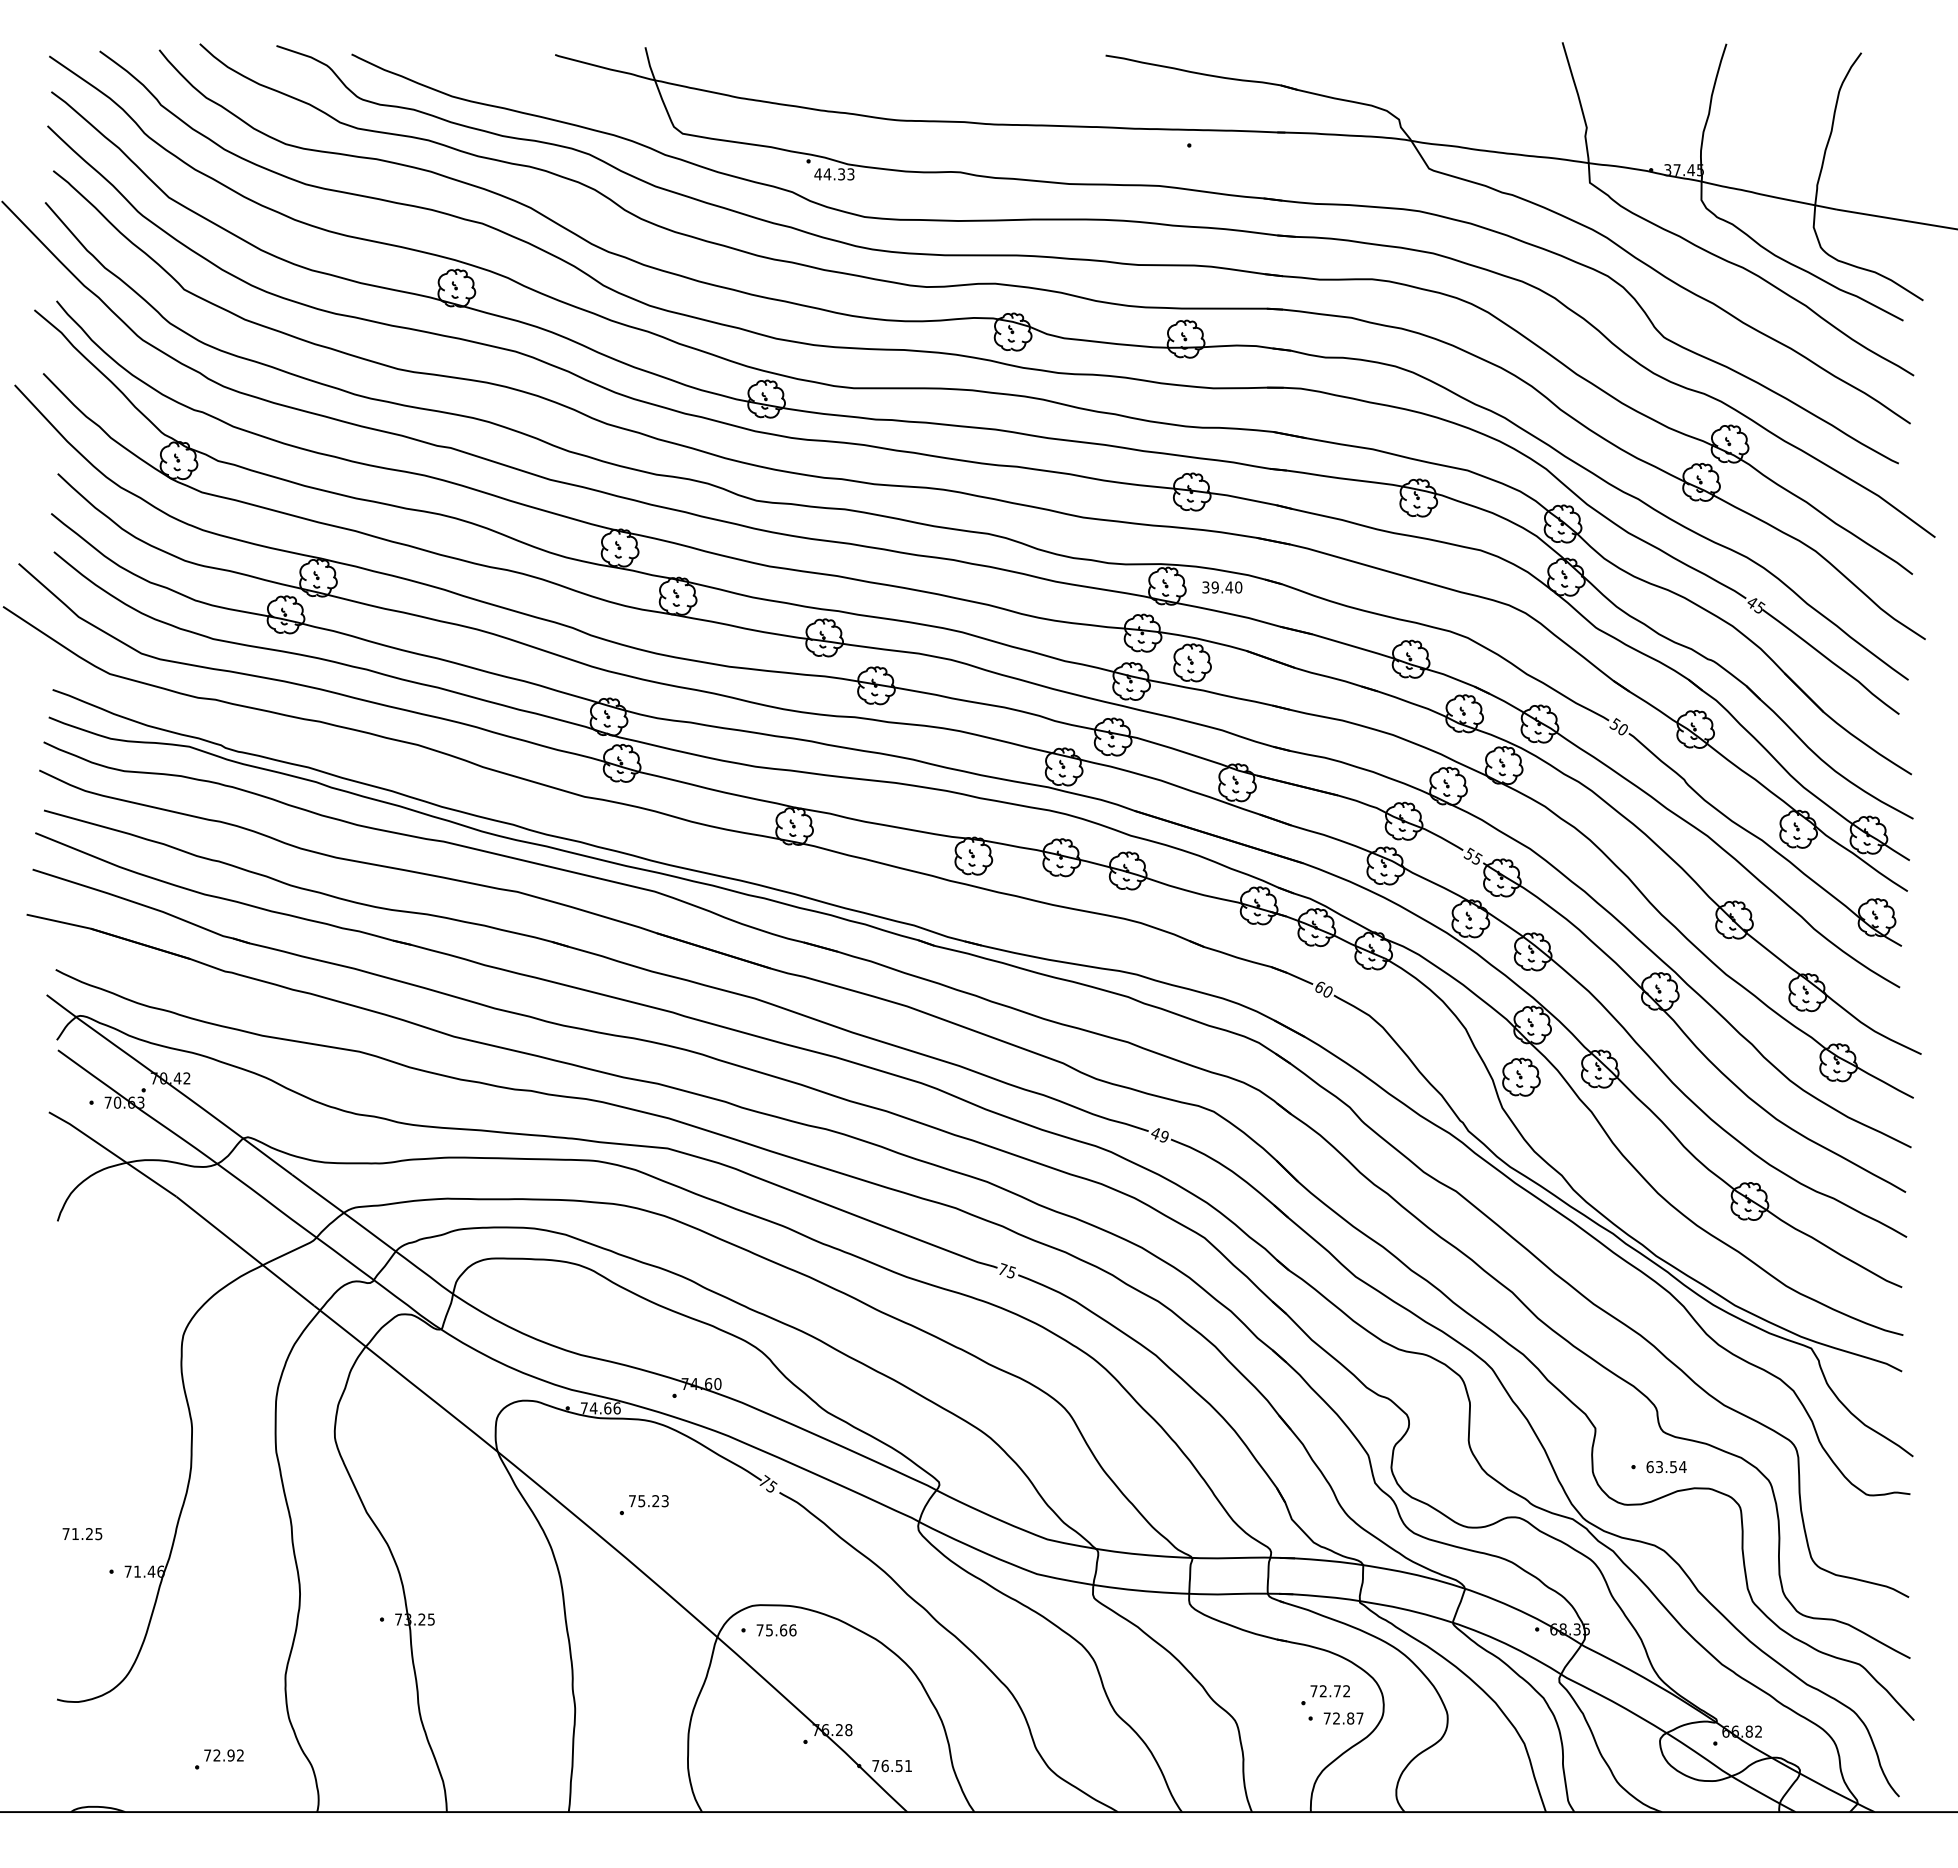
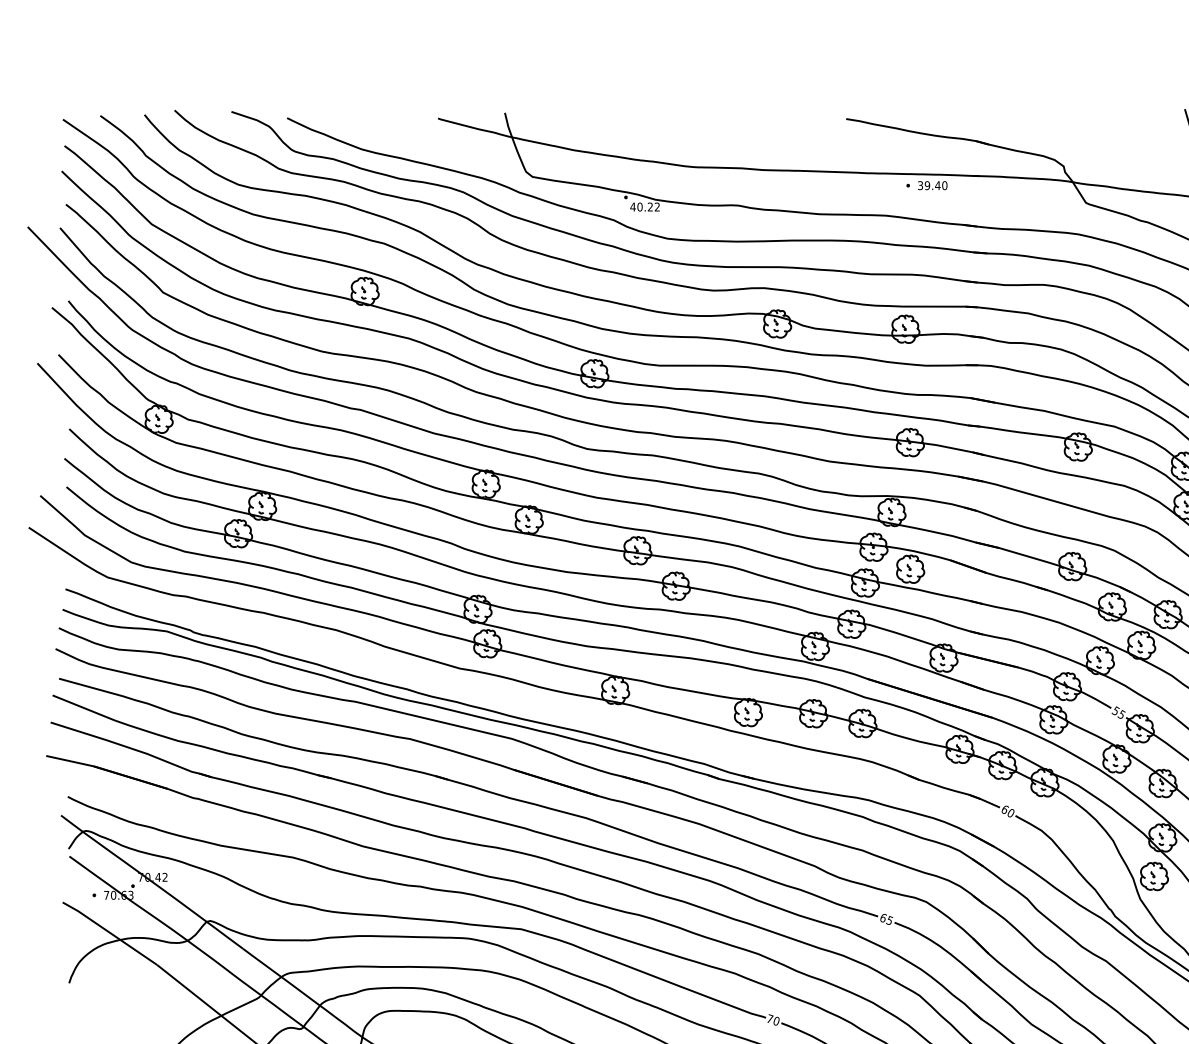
text: (838, 174) -> (648, 207), 44.33 -> 40.22
text: (1222, 587) -> (932, 185), moved
text: (1159, 1134) -> (886, 918), 49 -> 65
text: (1010, 1272) -> (775, 1021), 75 -> 70

